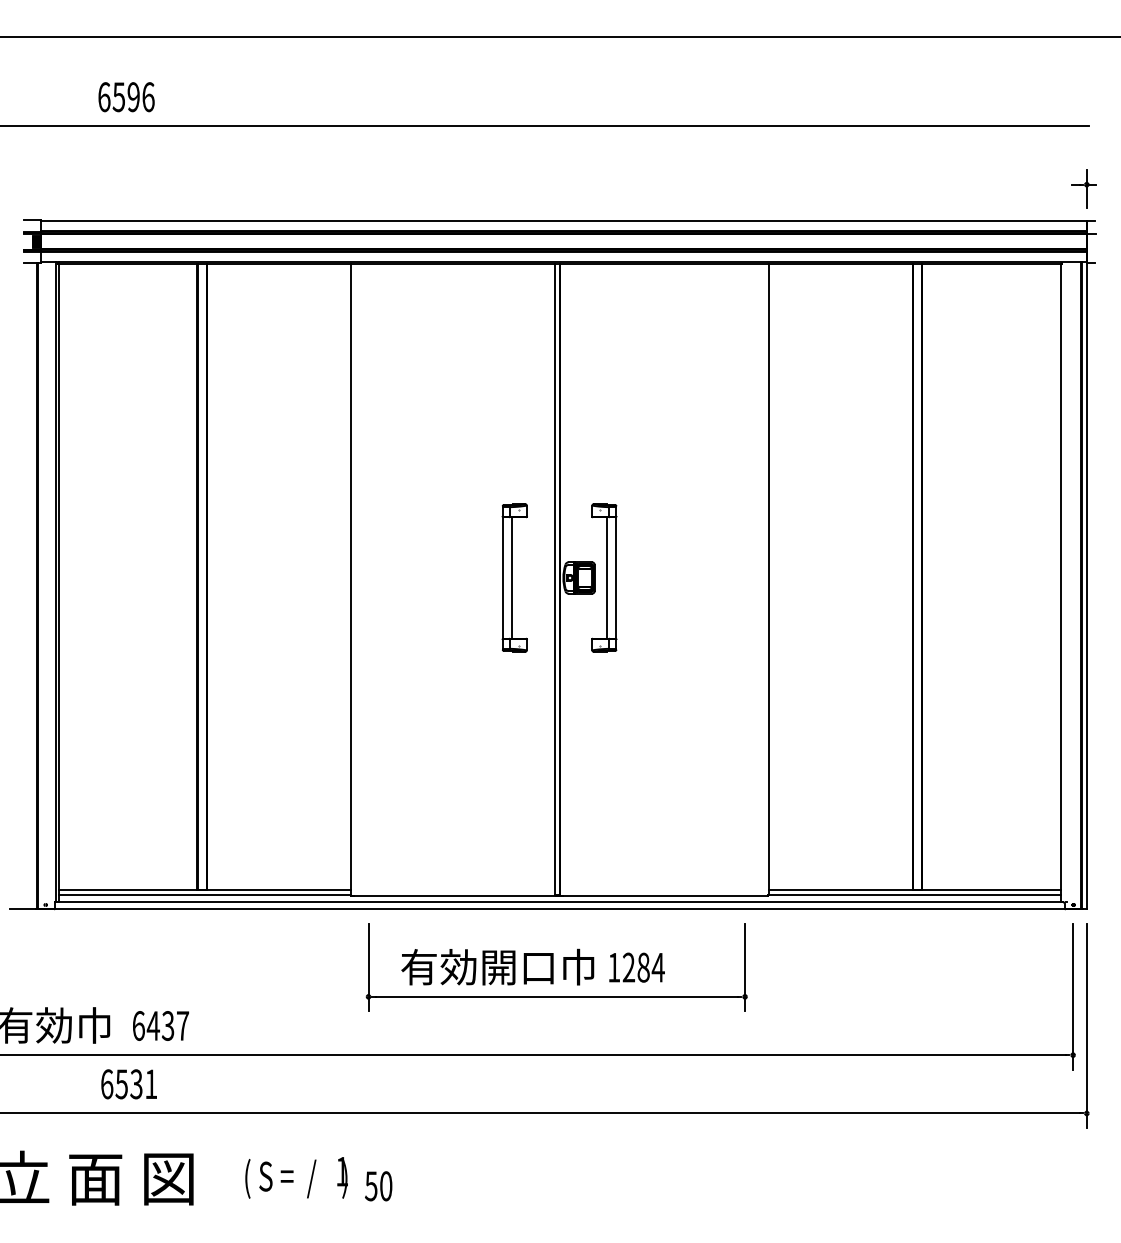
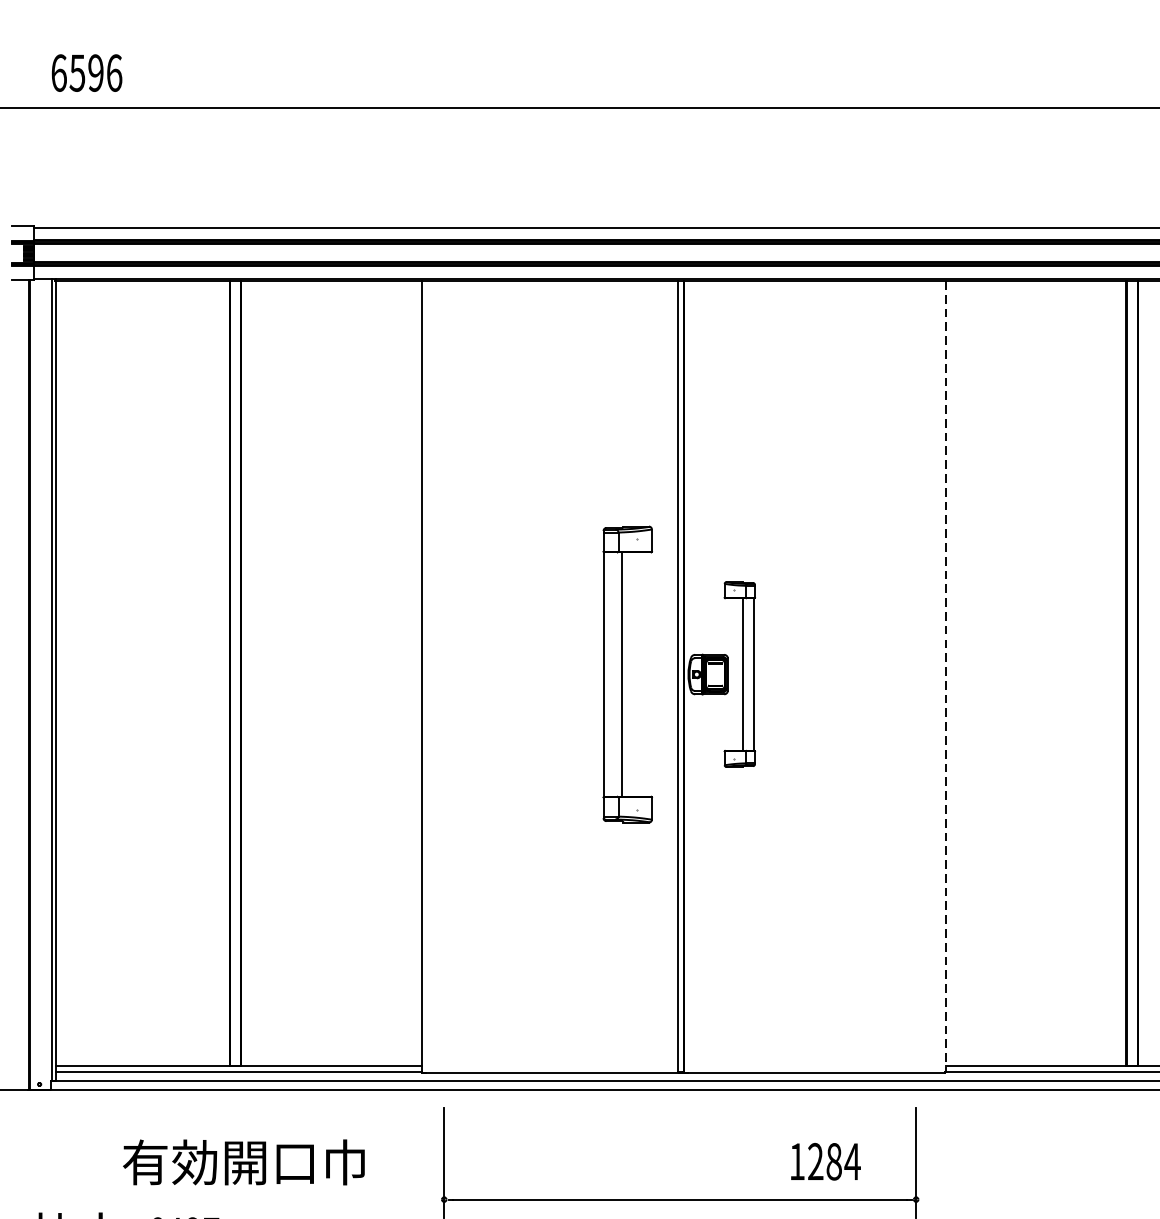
text: (126, 97) -> (86, 73), moved
part: (514, 577) -> (627, 673), size x1.6
line: (768, 579) -> (945, 676), solid -> dashed
text: (497, 966) -> (243, 1161), moved
text: (636, 967) -> (825, 1161), moved

